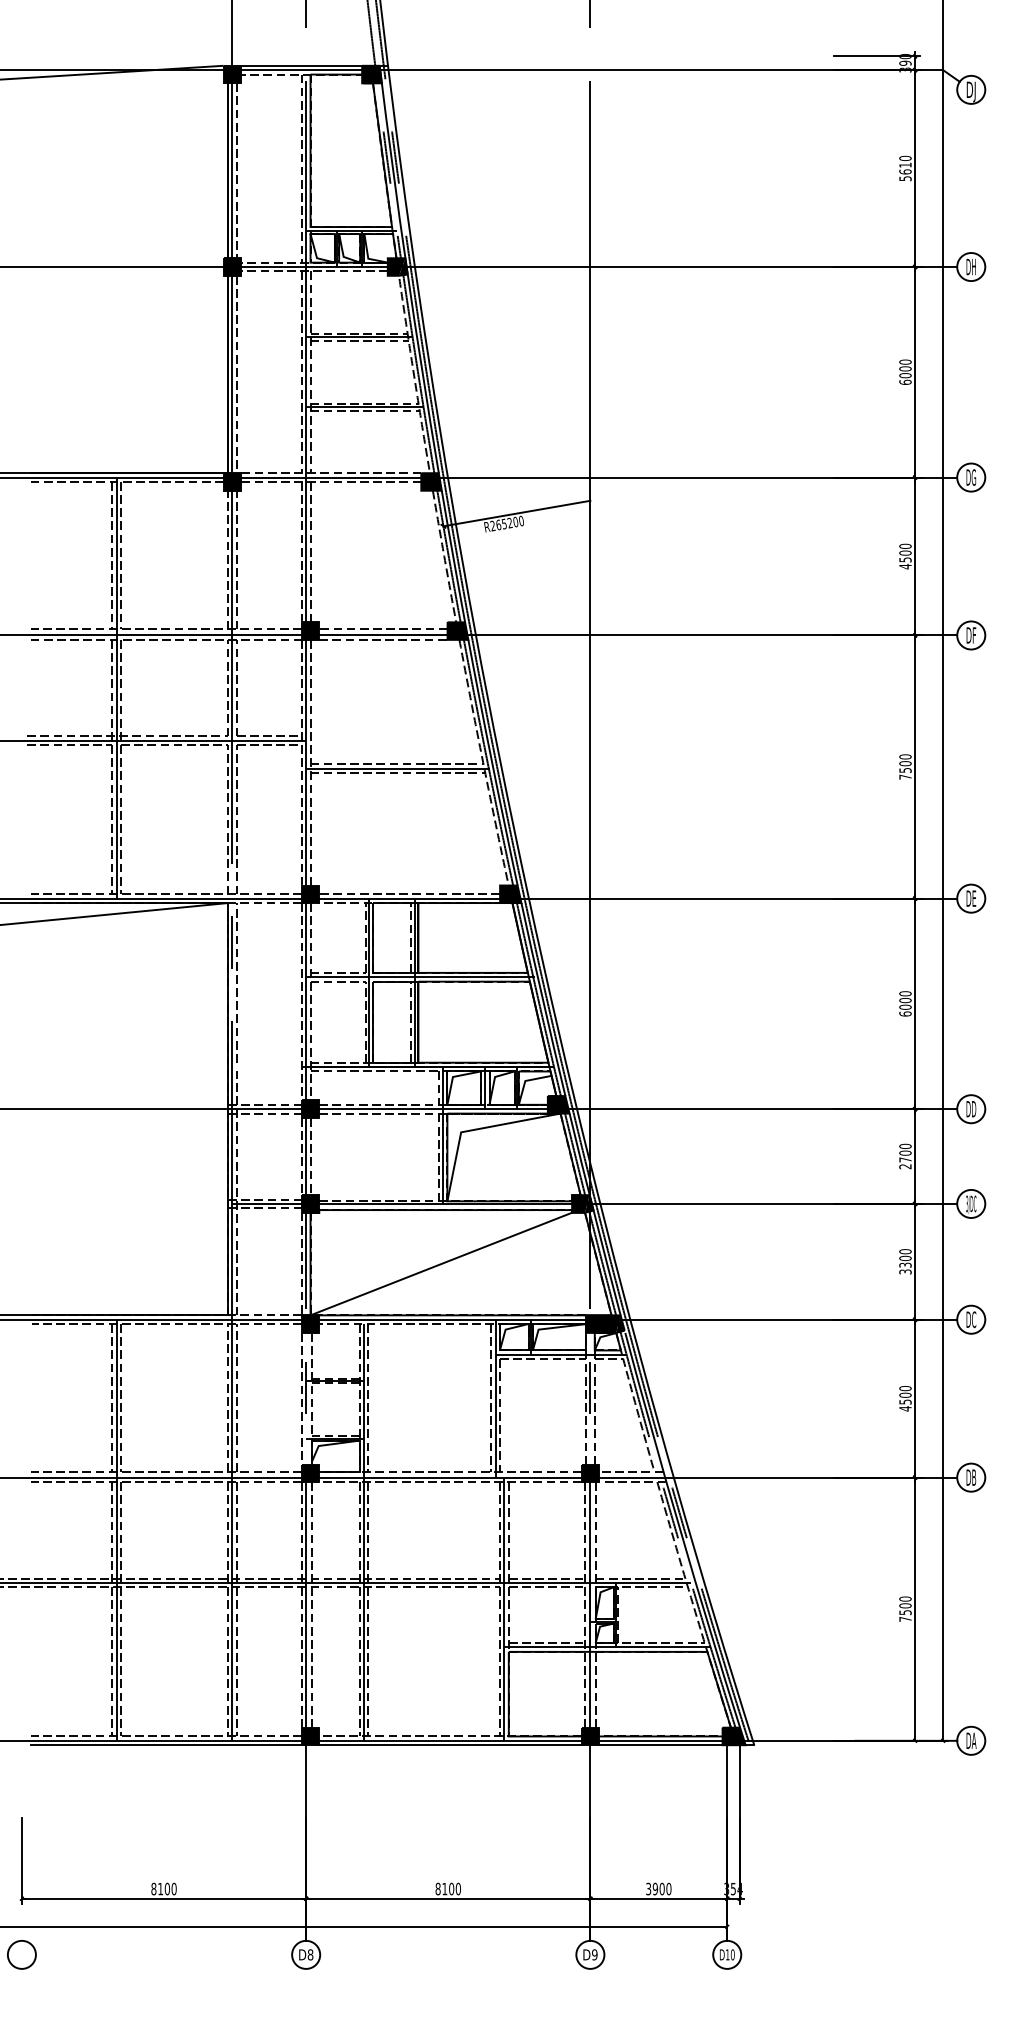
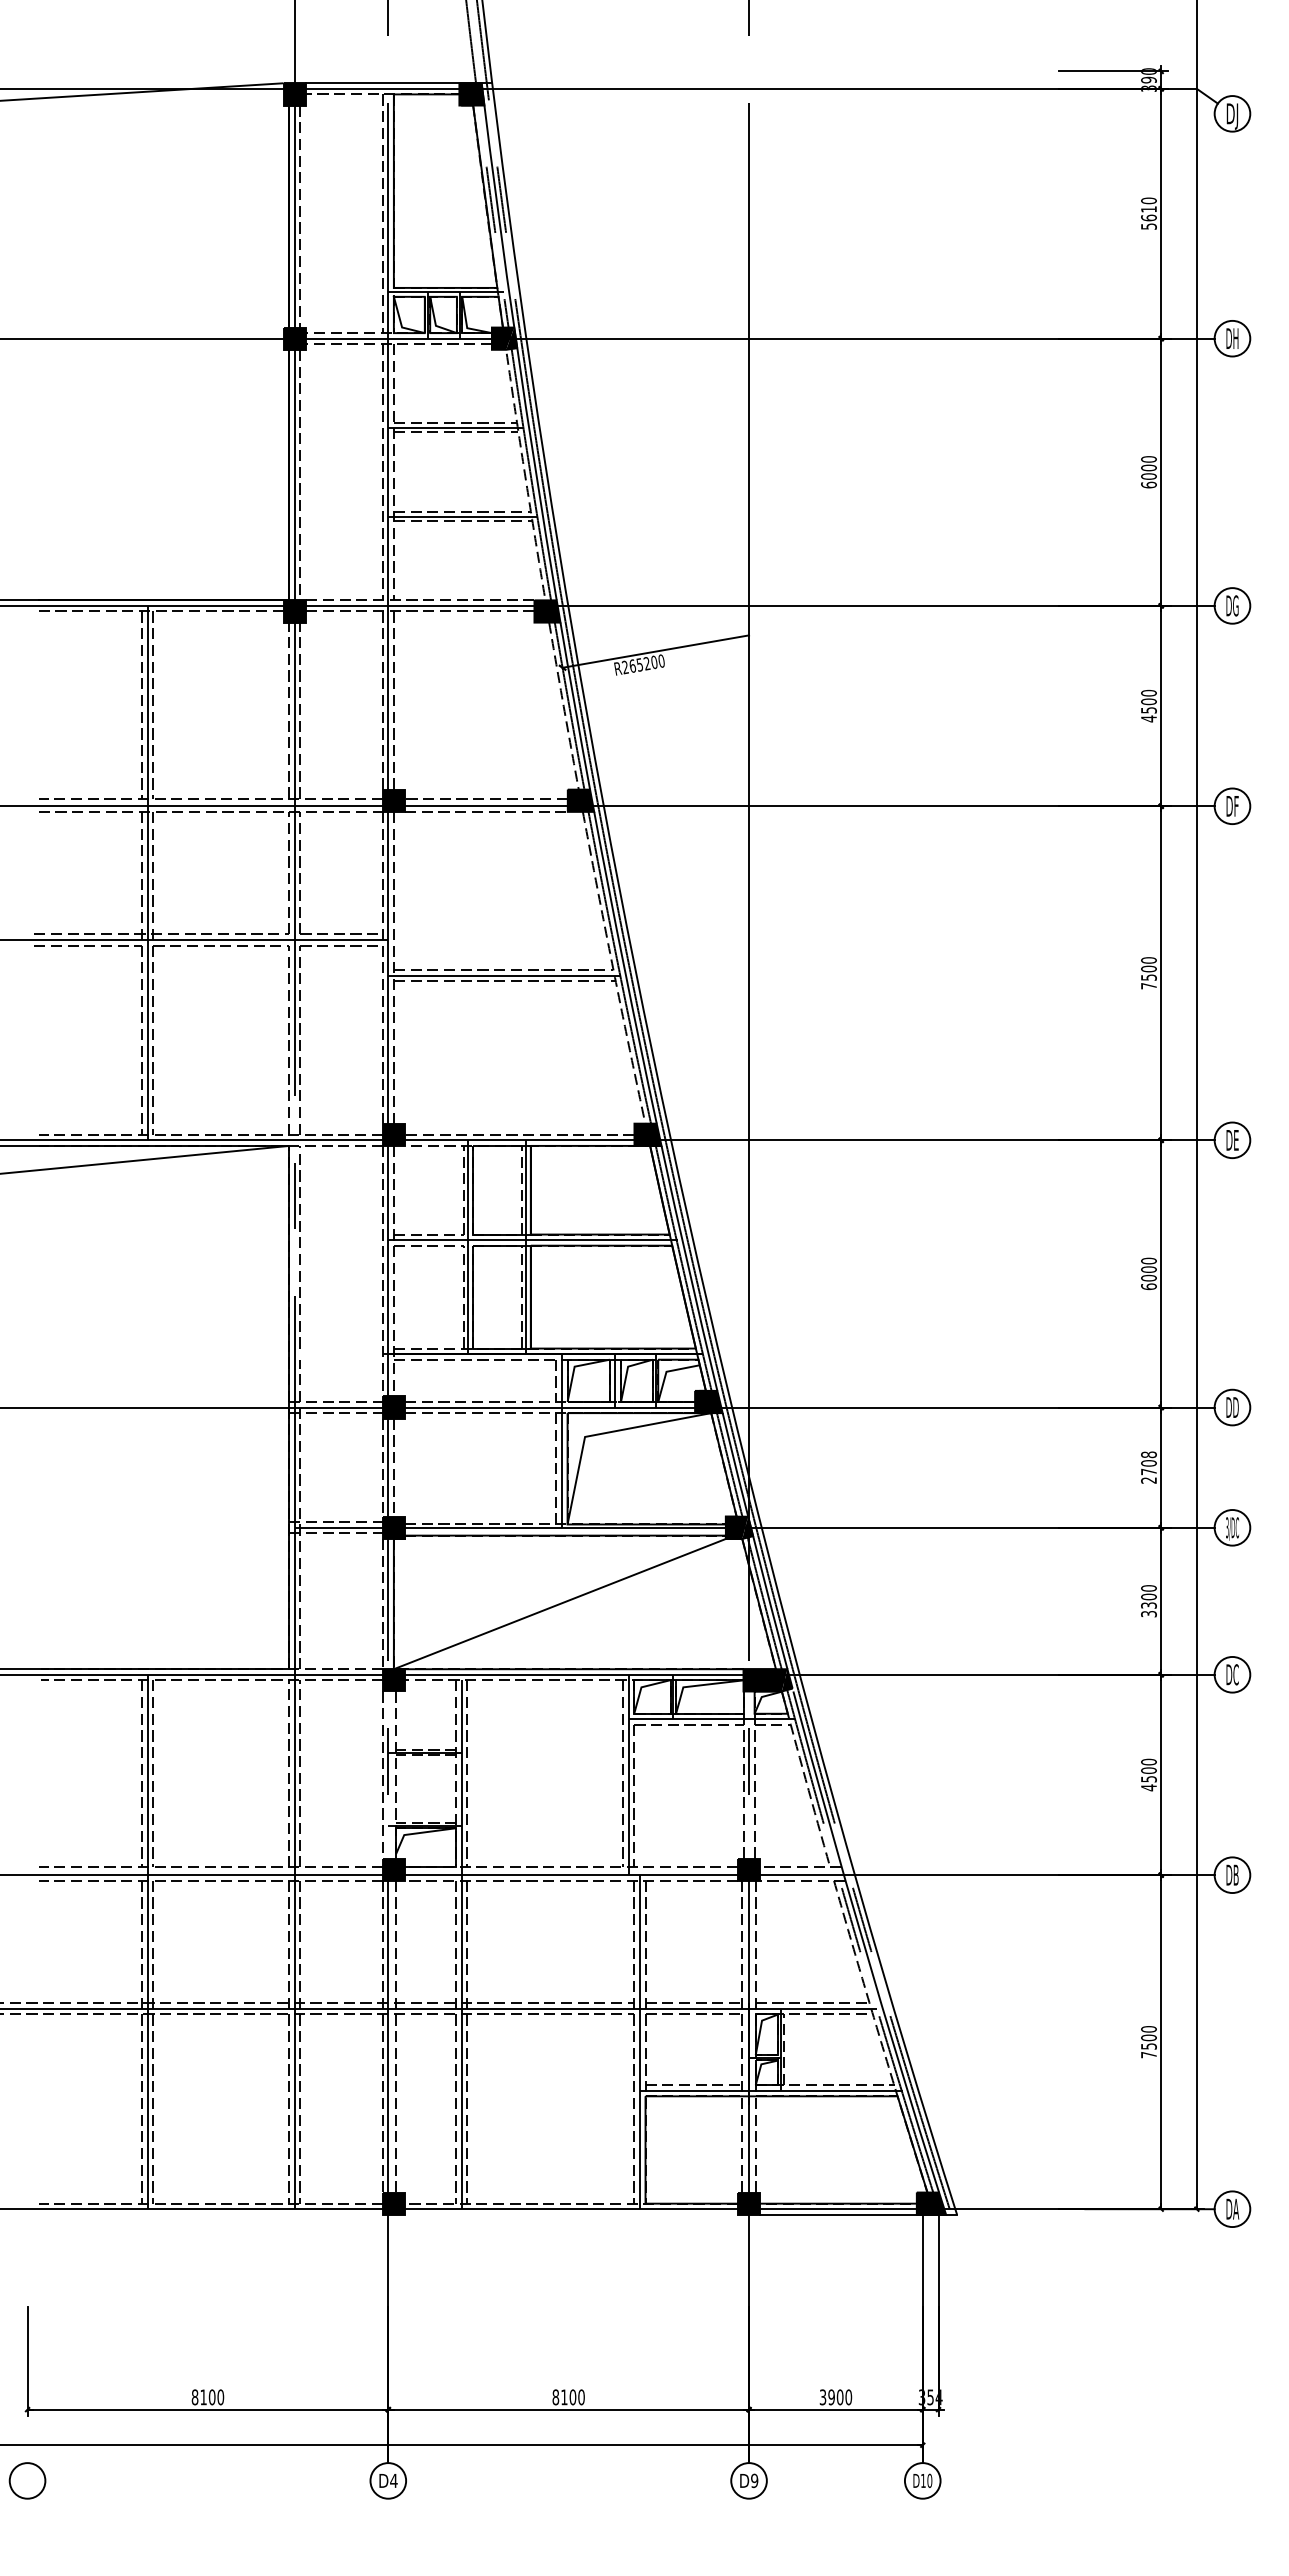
text: (905, 1146) -> (1148, 1454), 2700 -> 2708
line: (166, 1744) -> (210, 2214), removed
line: (450, 1744) -> (571, 2214), removed
text: (310, 1954) -> (393, 2480), D8 -> D4

